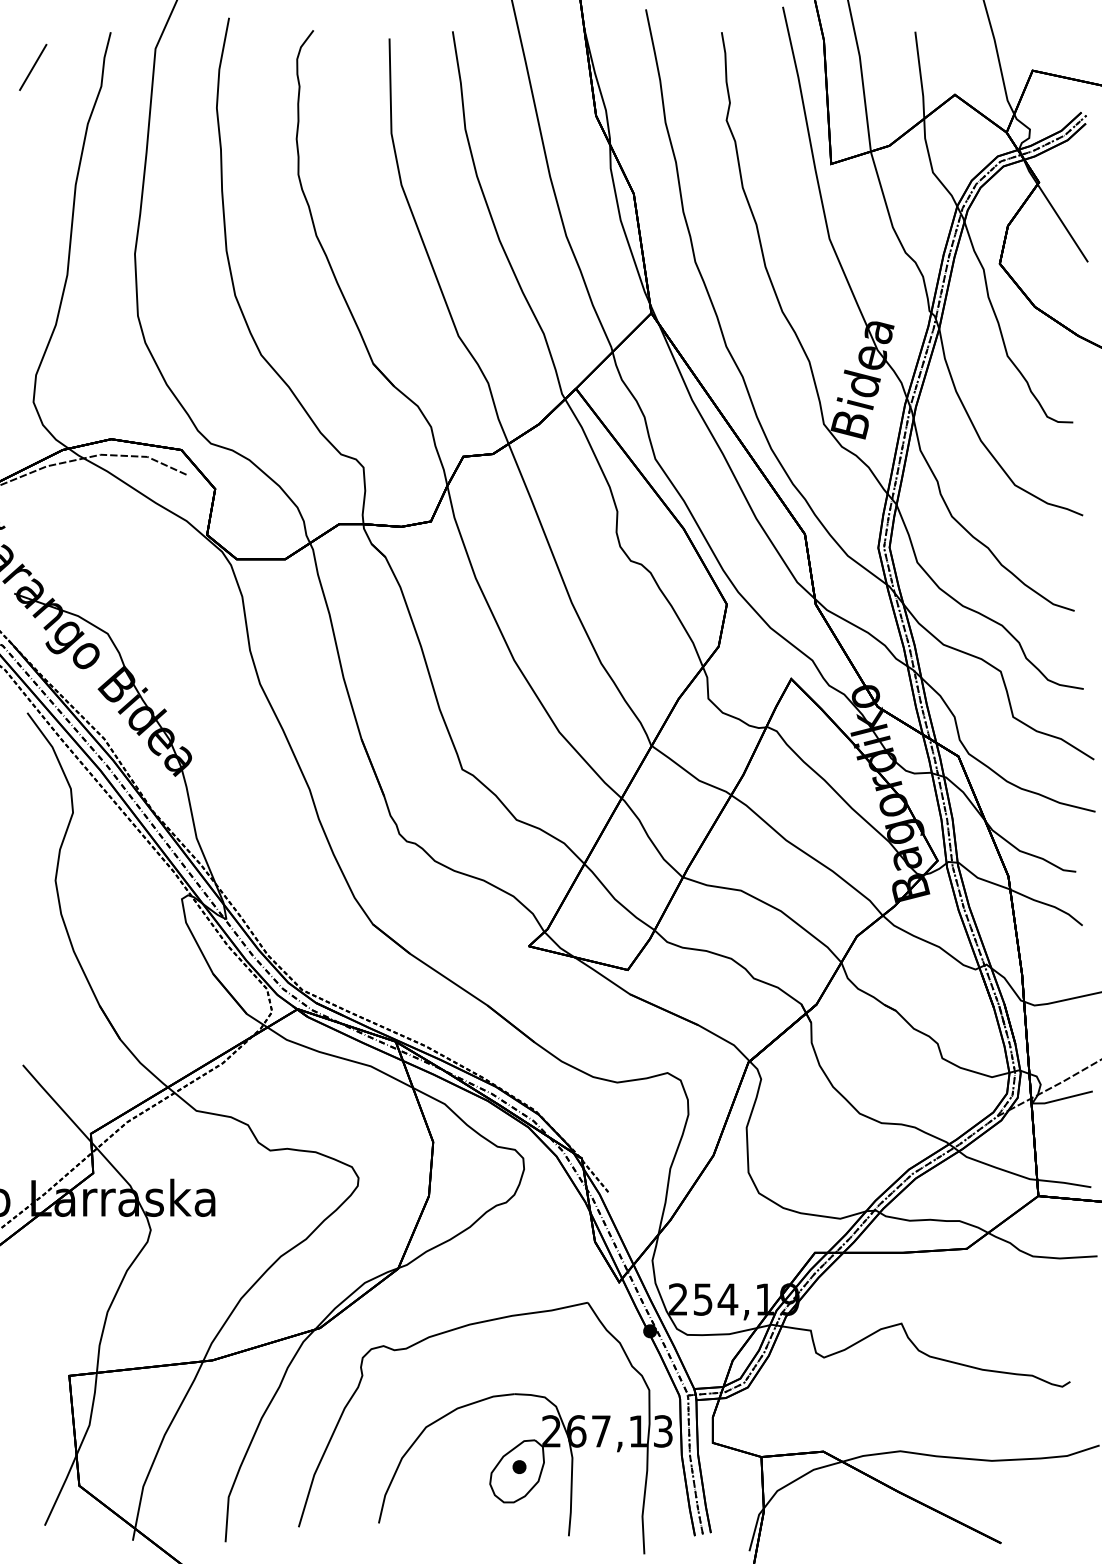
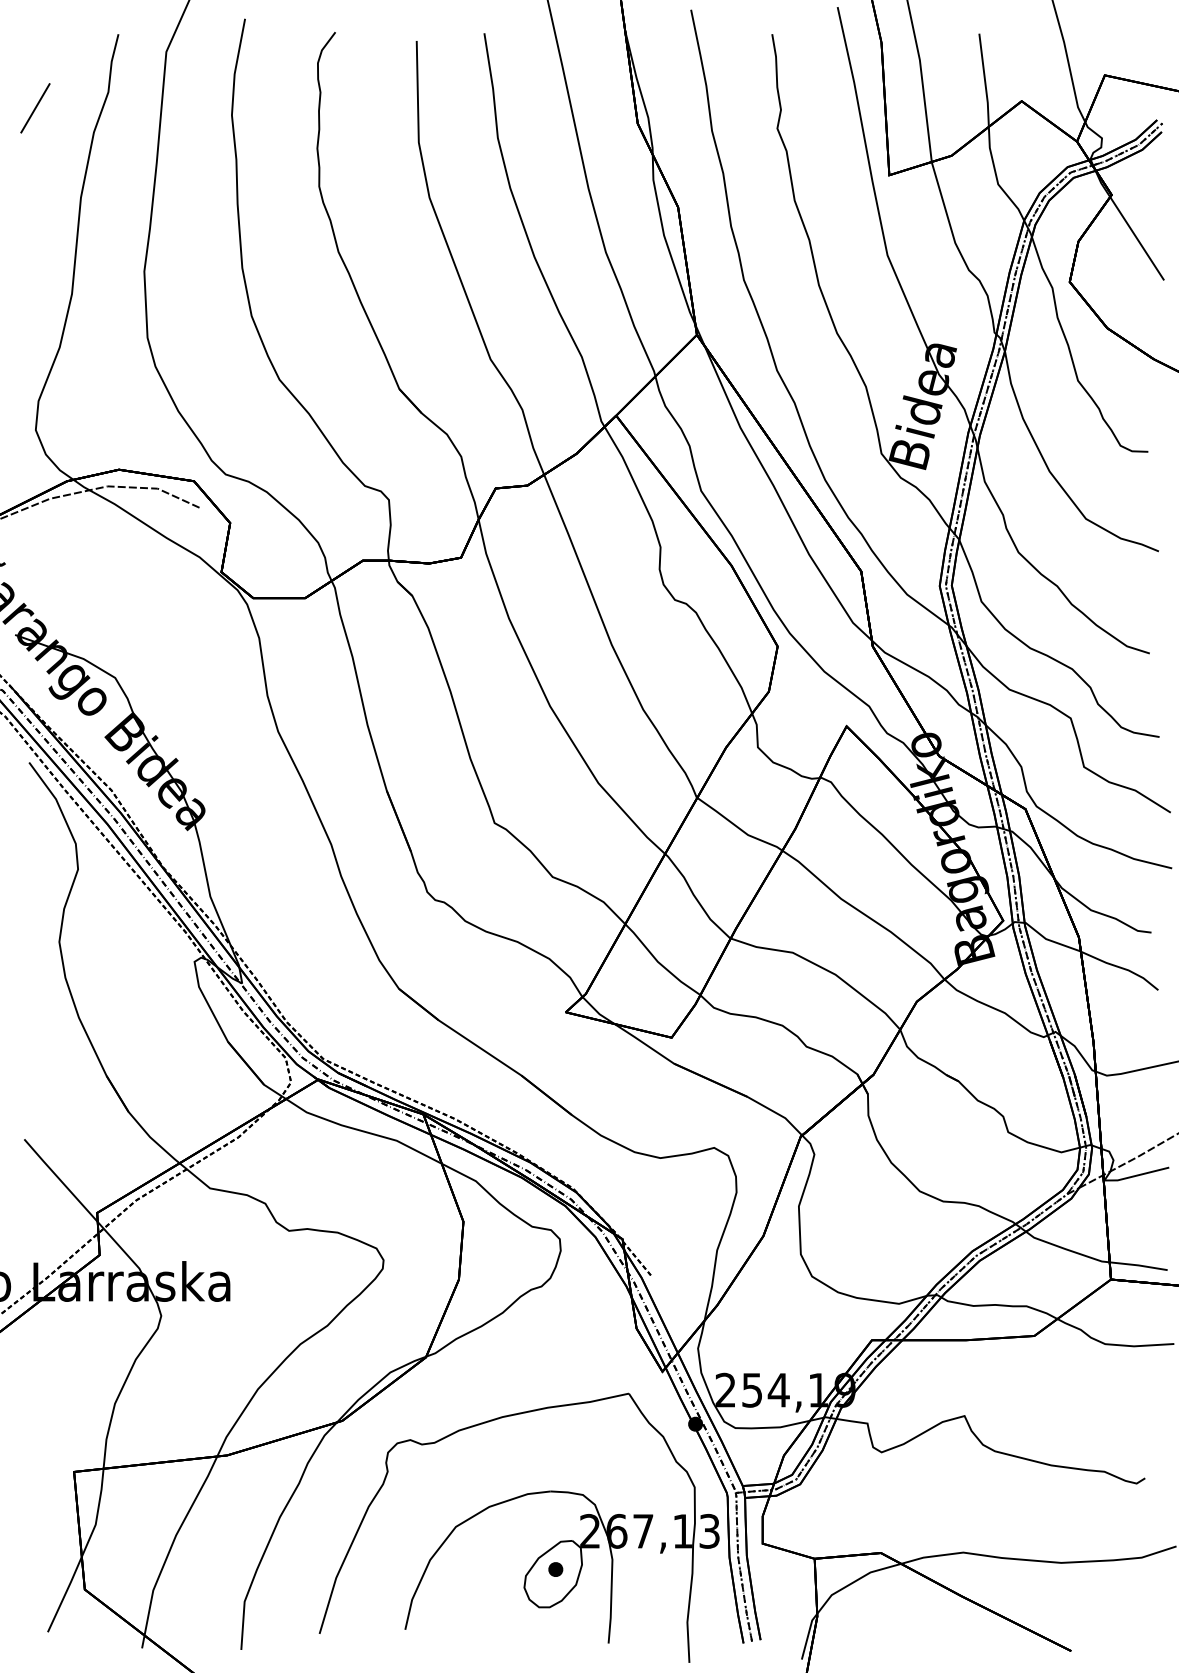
line: (33, 66) -> (35, 107), moved

